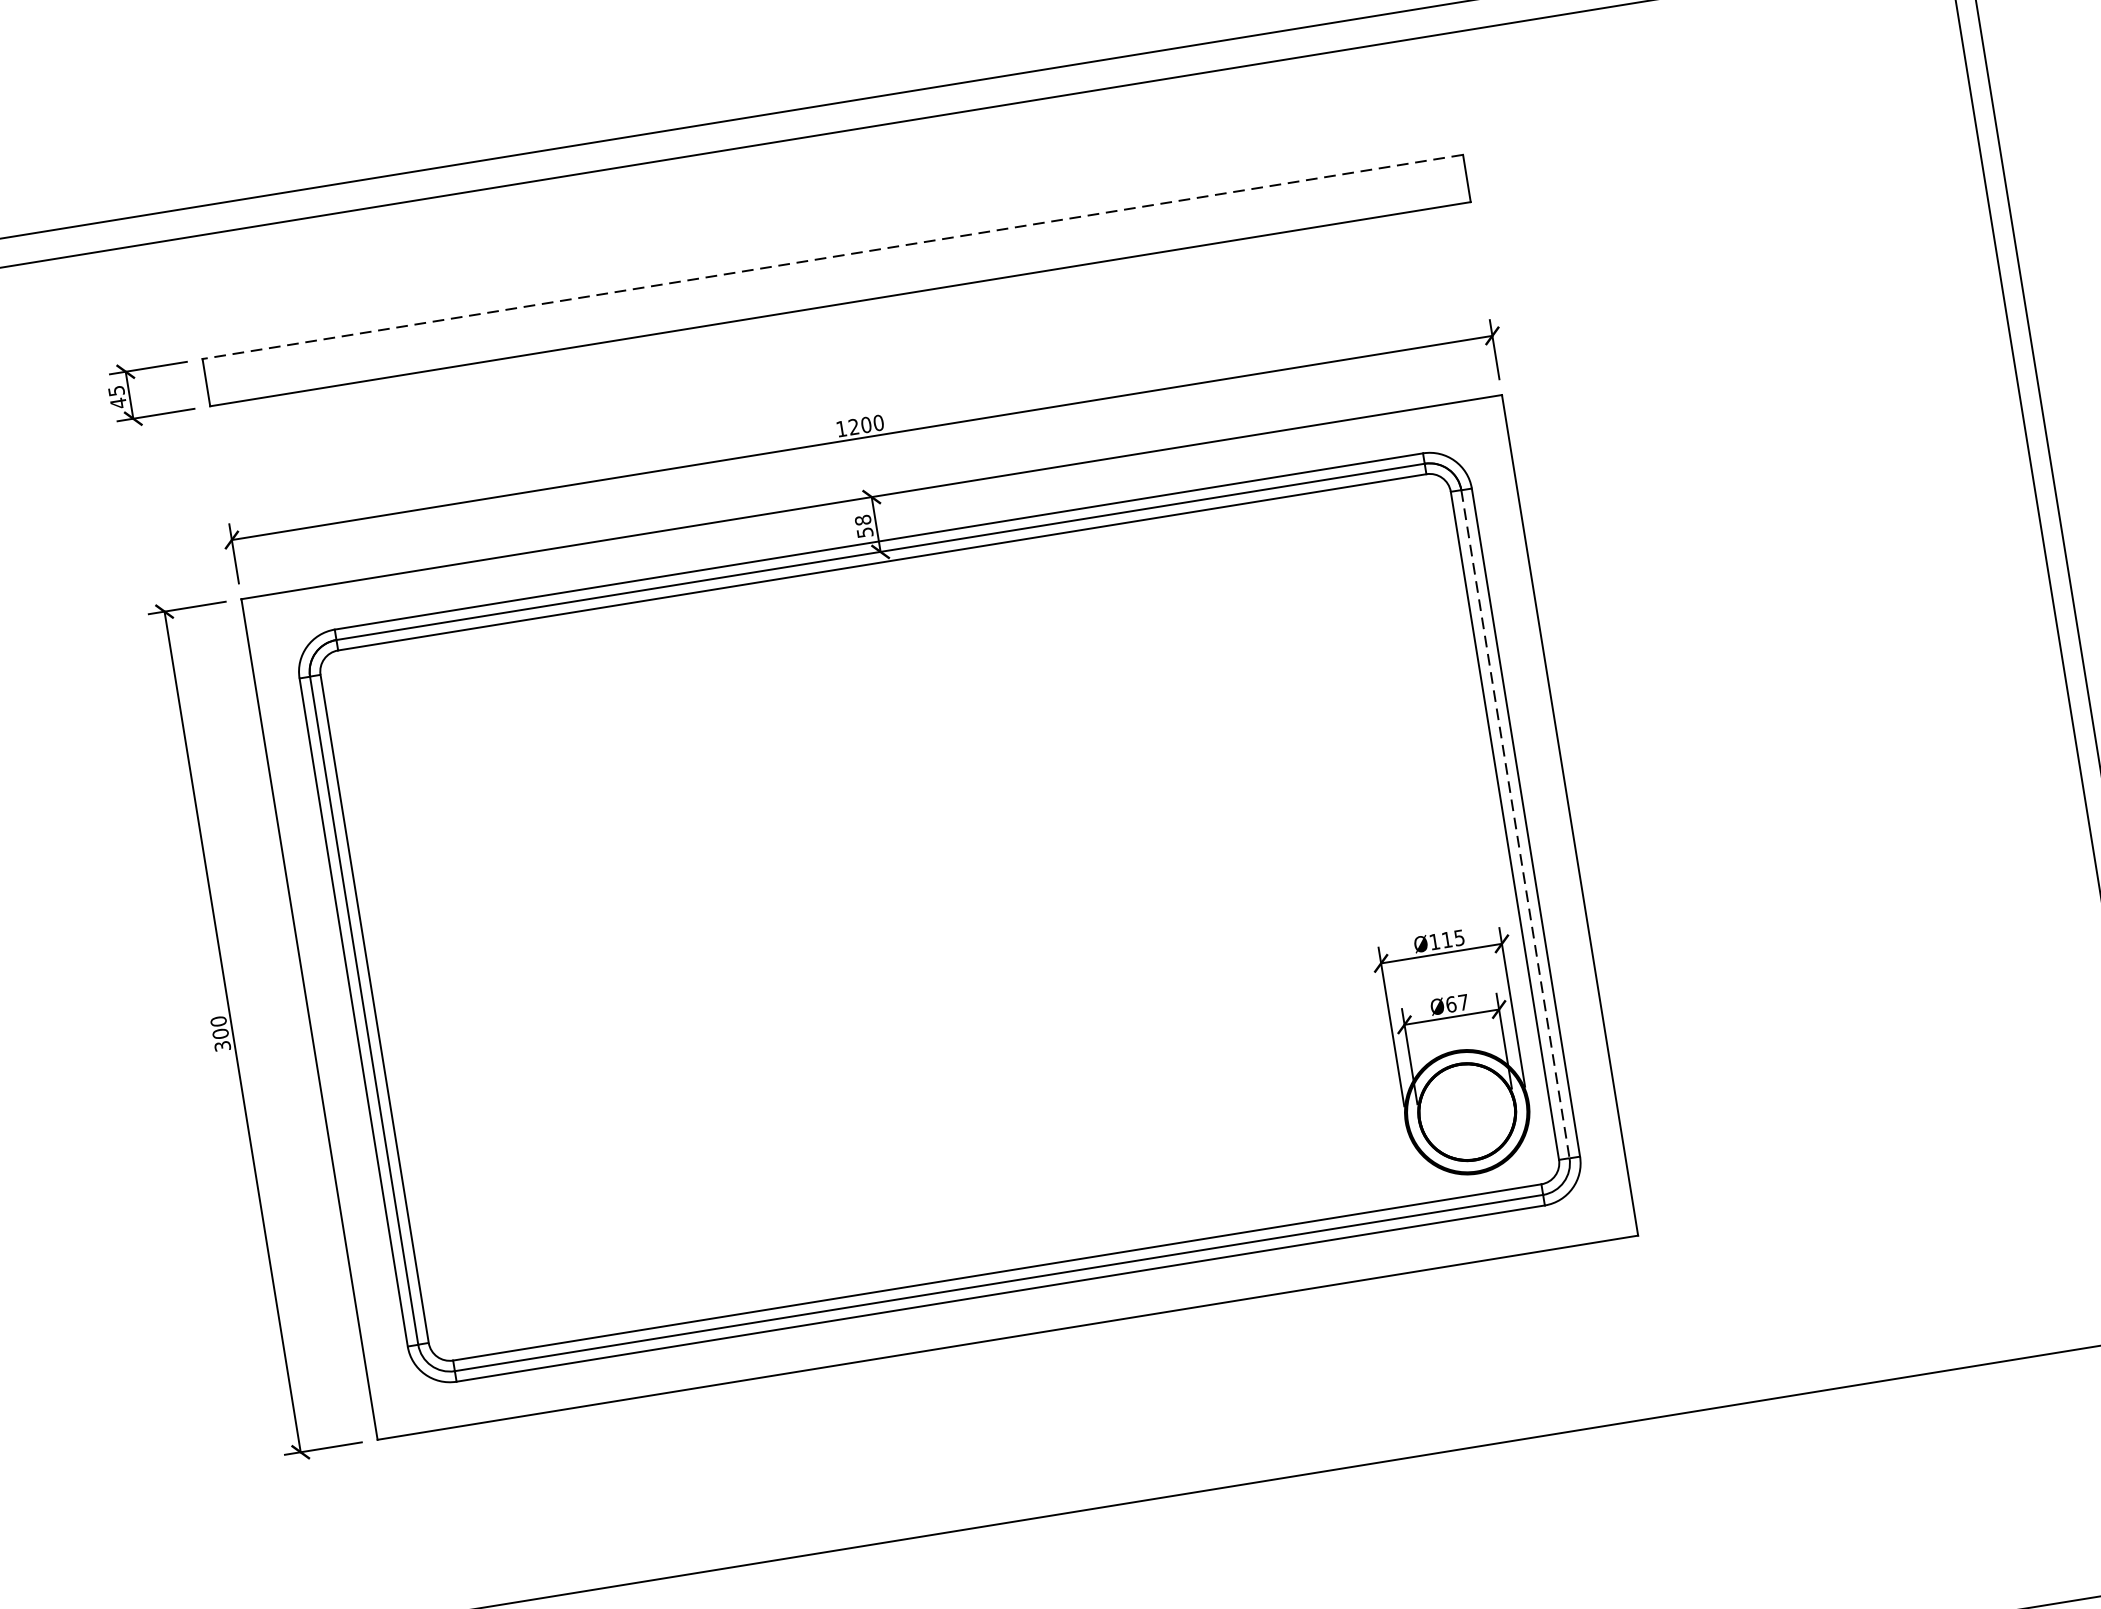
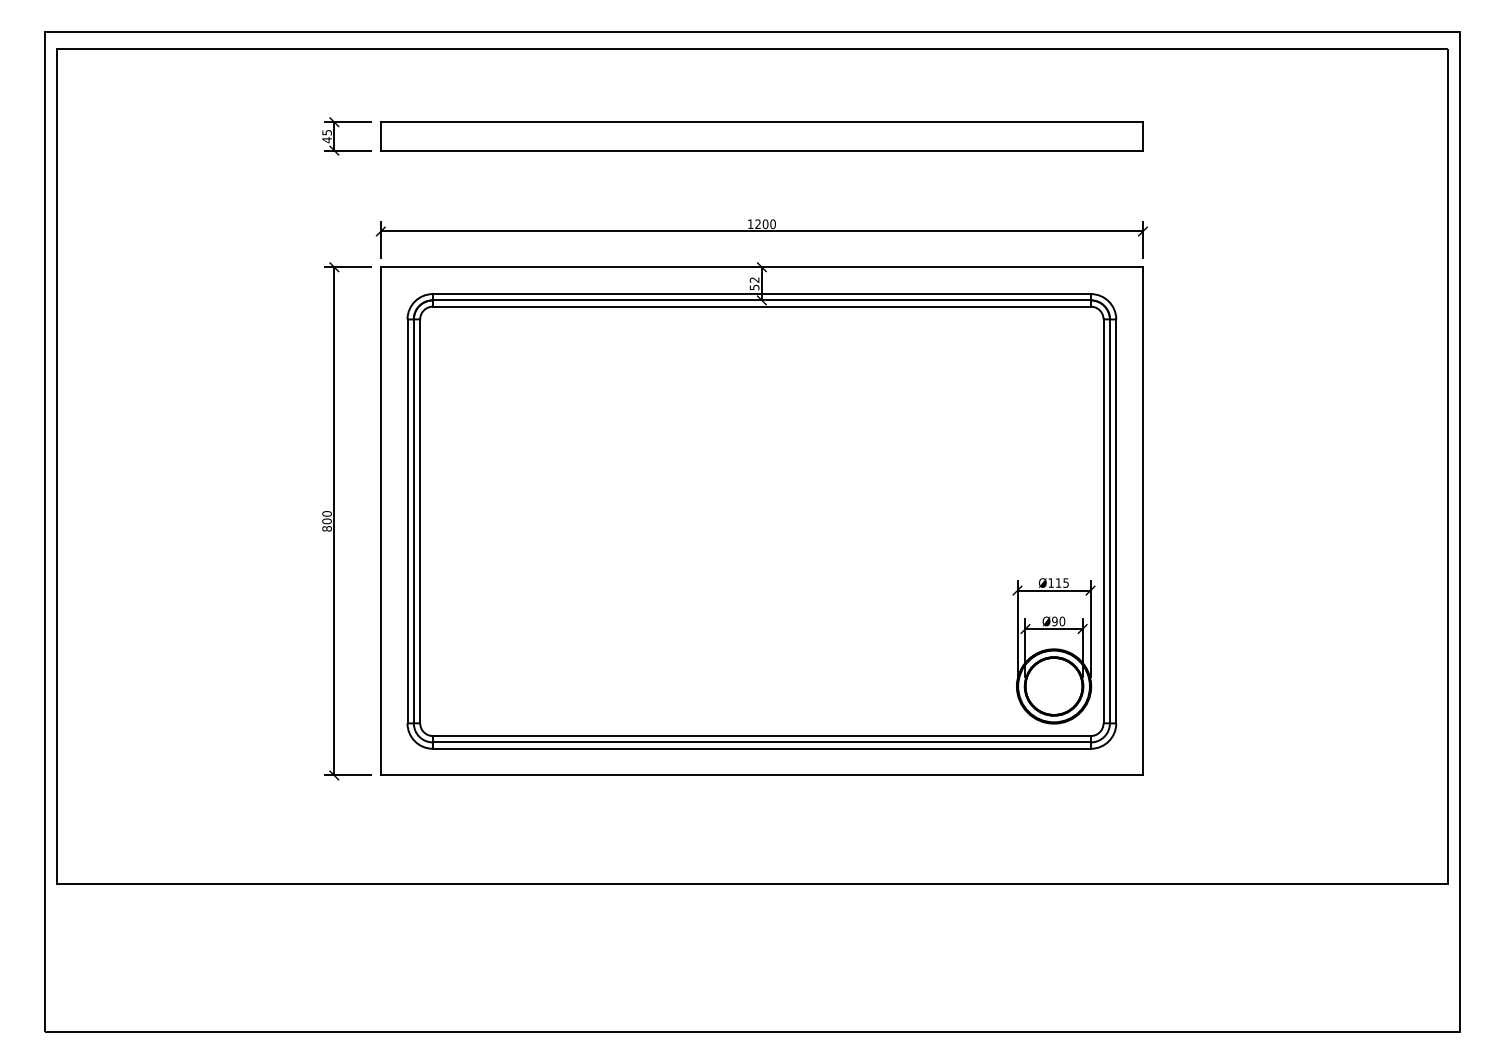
line: (832, 257) -> (761, 122), dashed -> solid
text: (862, 519) -> (754, 279), 58 -> 52
line: (1514, 824) -> (1109, 521), dashed -> solid
text: (1457, 1003) -> (1058, 621), Ø67 -> Ø90
text: (221, 1045) -> (326, 528), 300 -> 800

